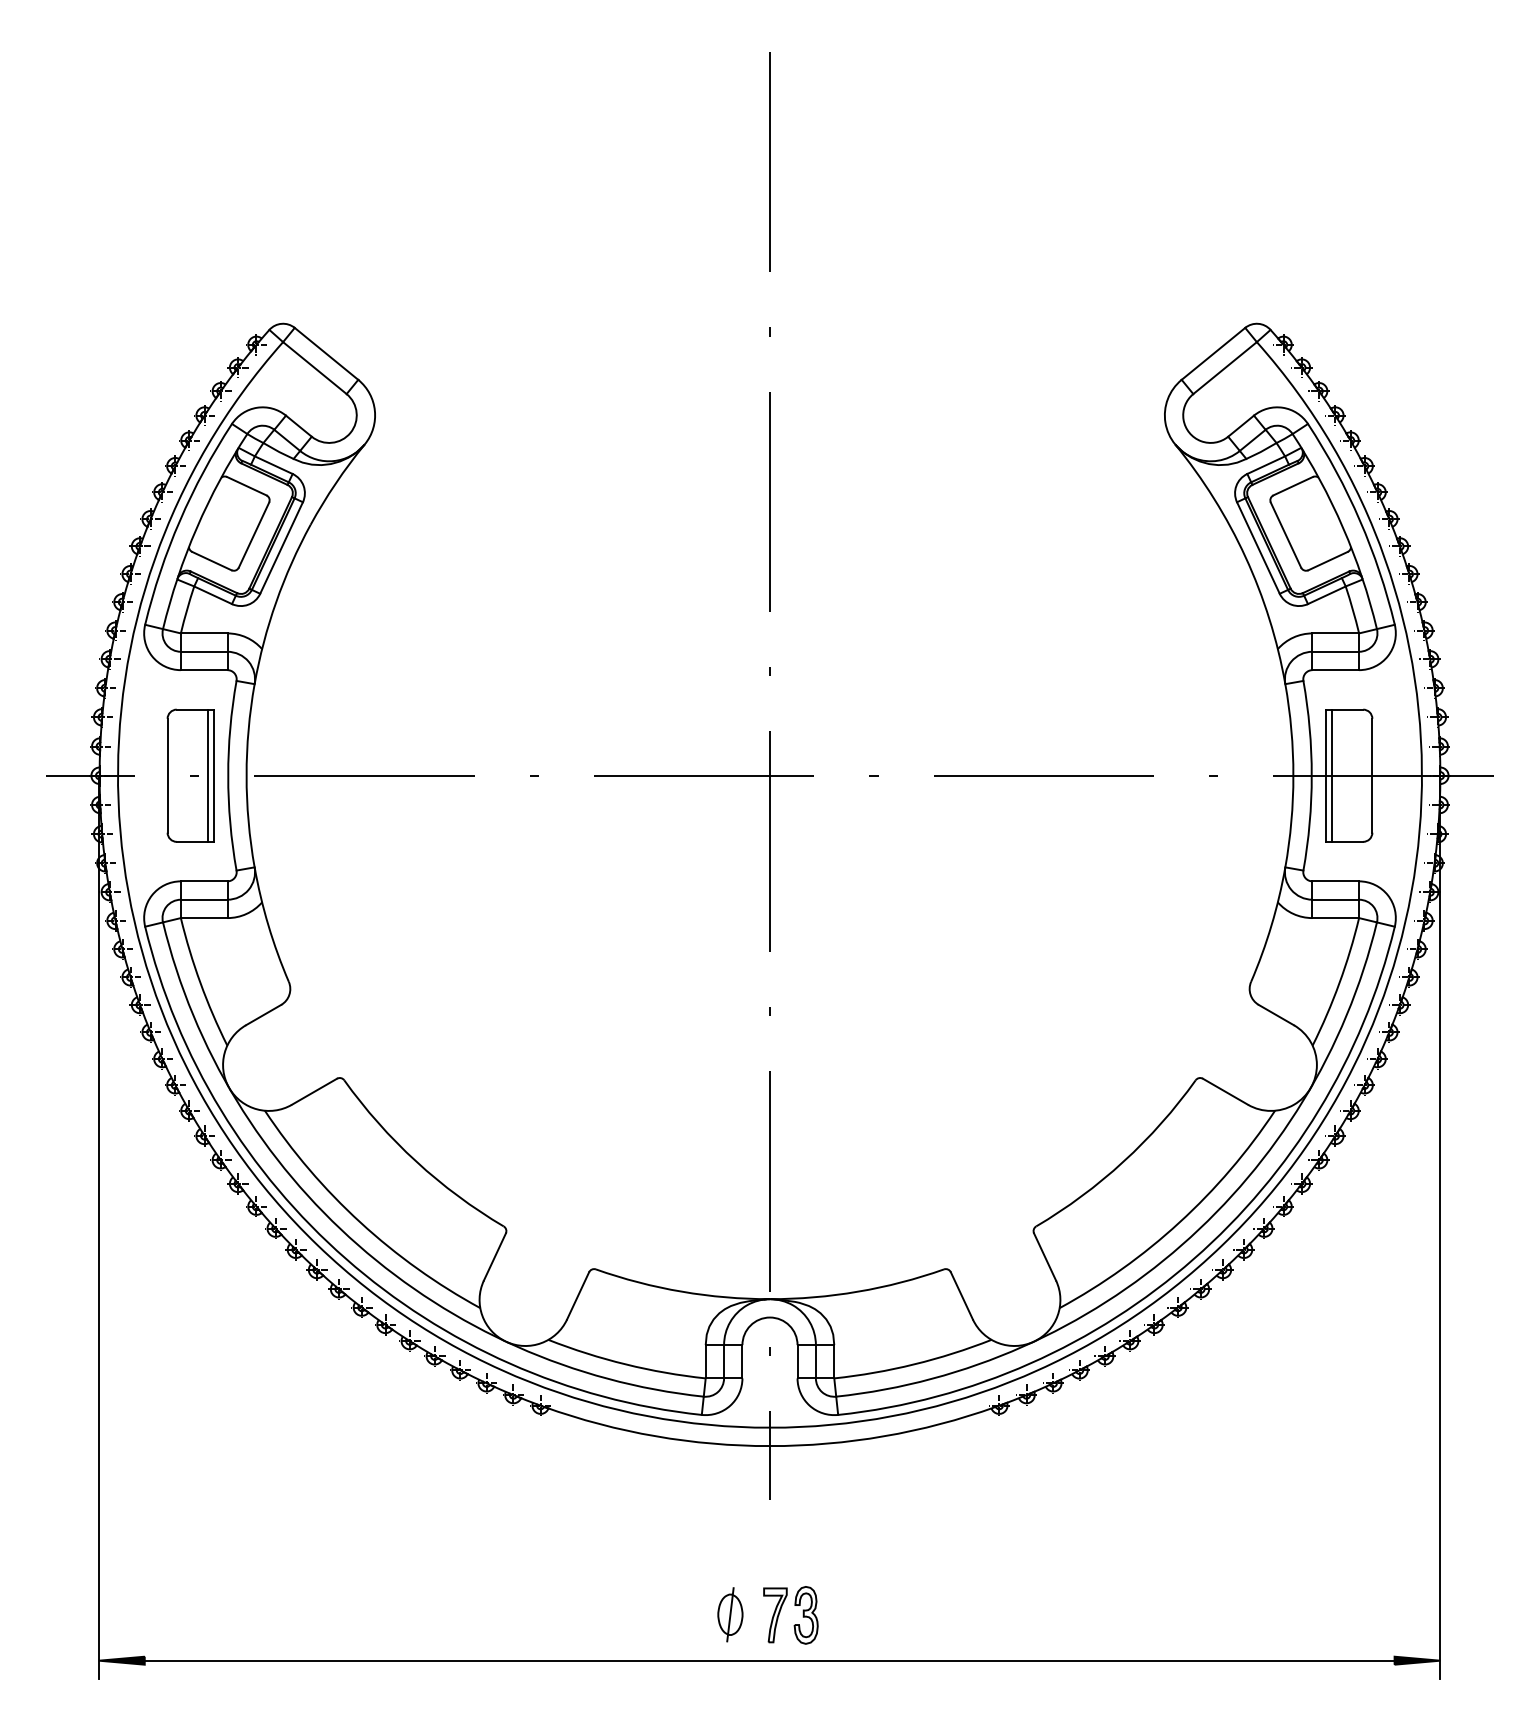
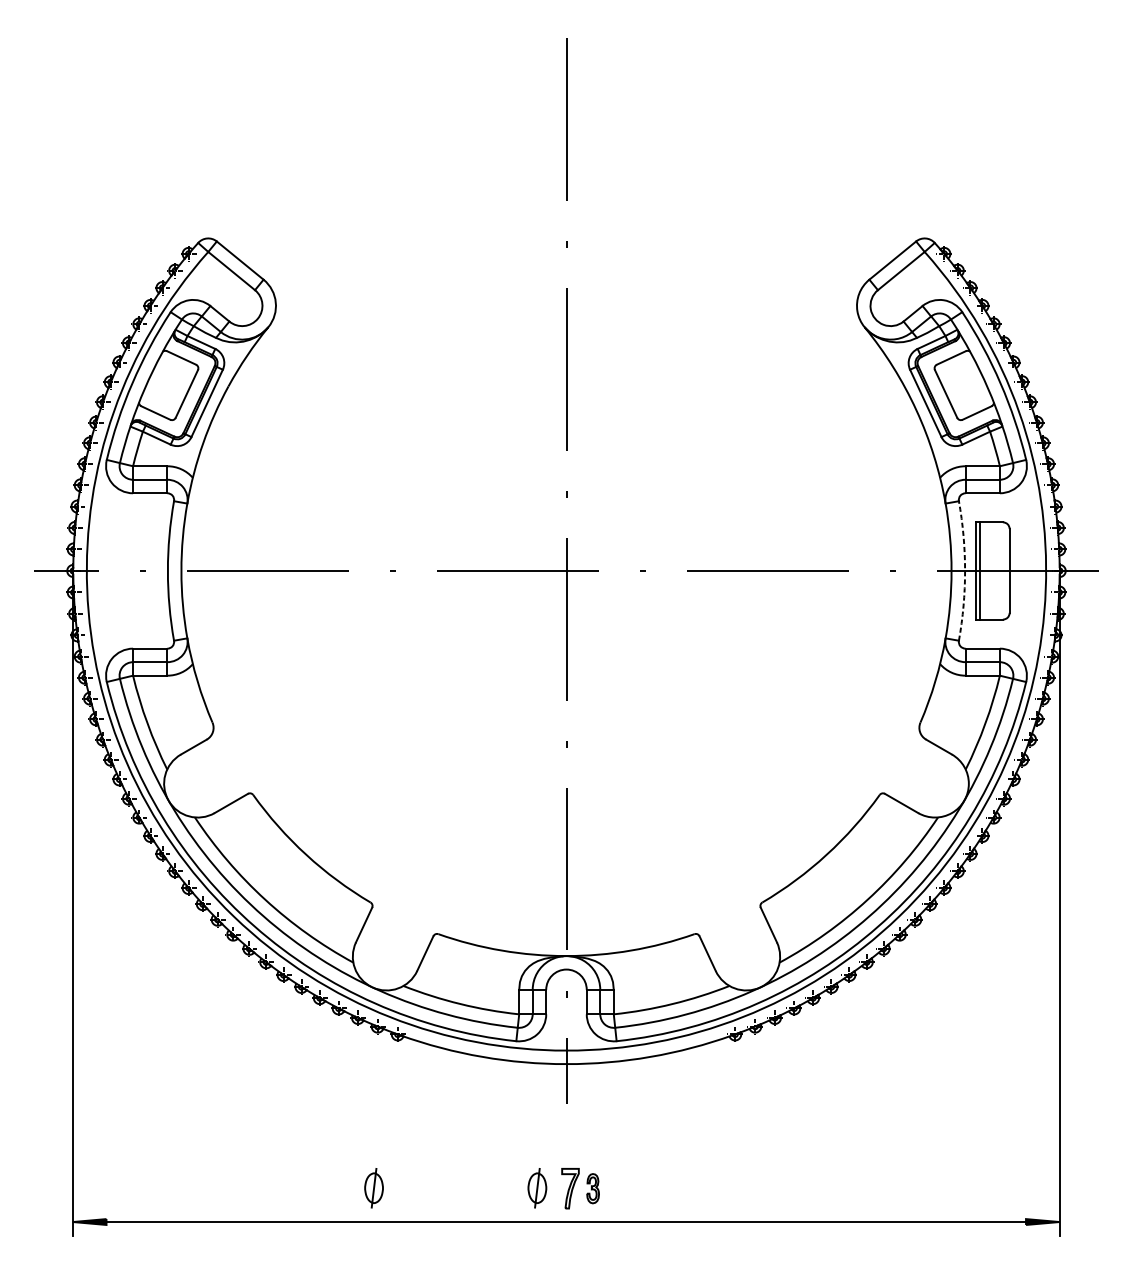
part: (190, 775) -> (140, 570), removed
arc: (1311, 775) -> (964, 570), solid -> dashed
part: (508, 1614) -> (374, 1188), added
part: (805, 1615) -> (592, 1188), size x0.7

